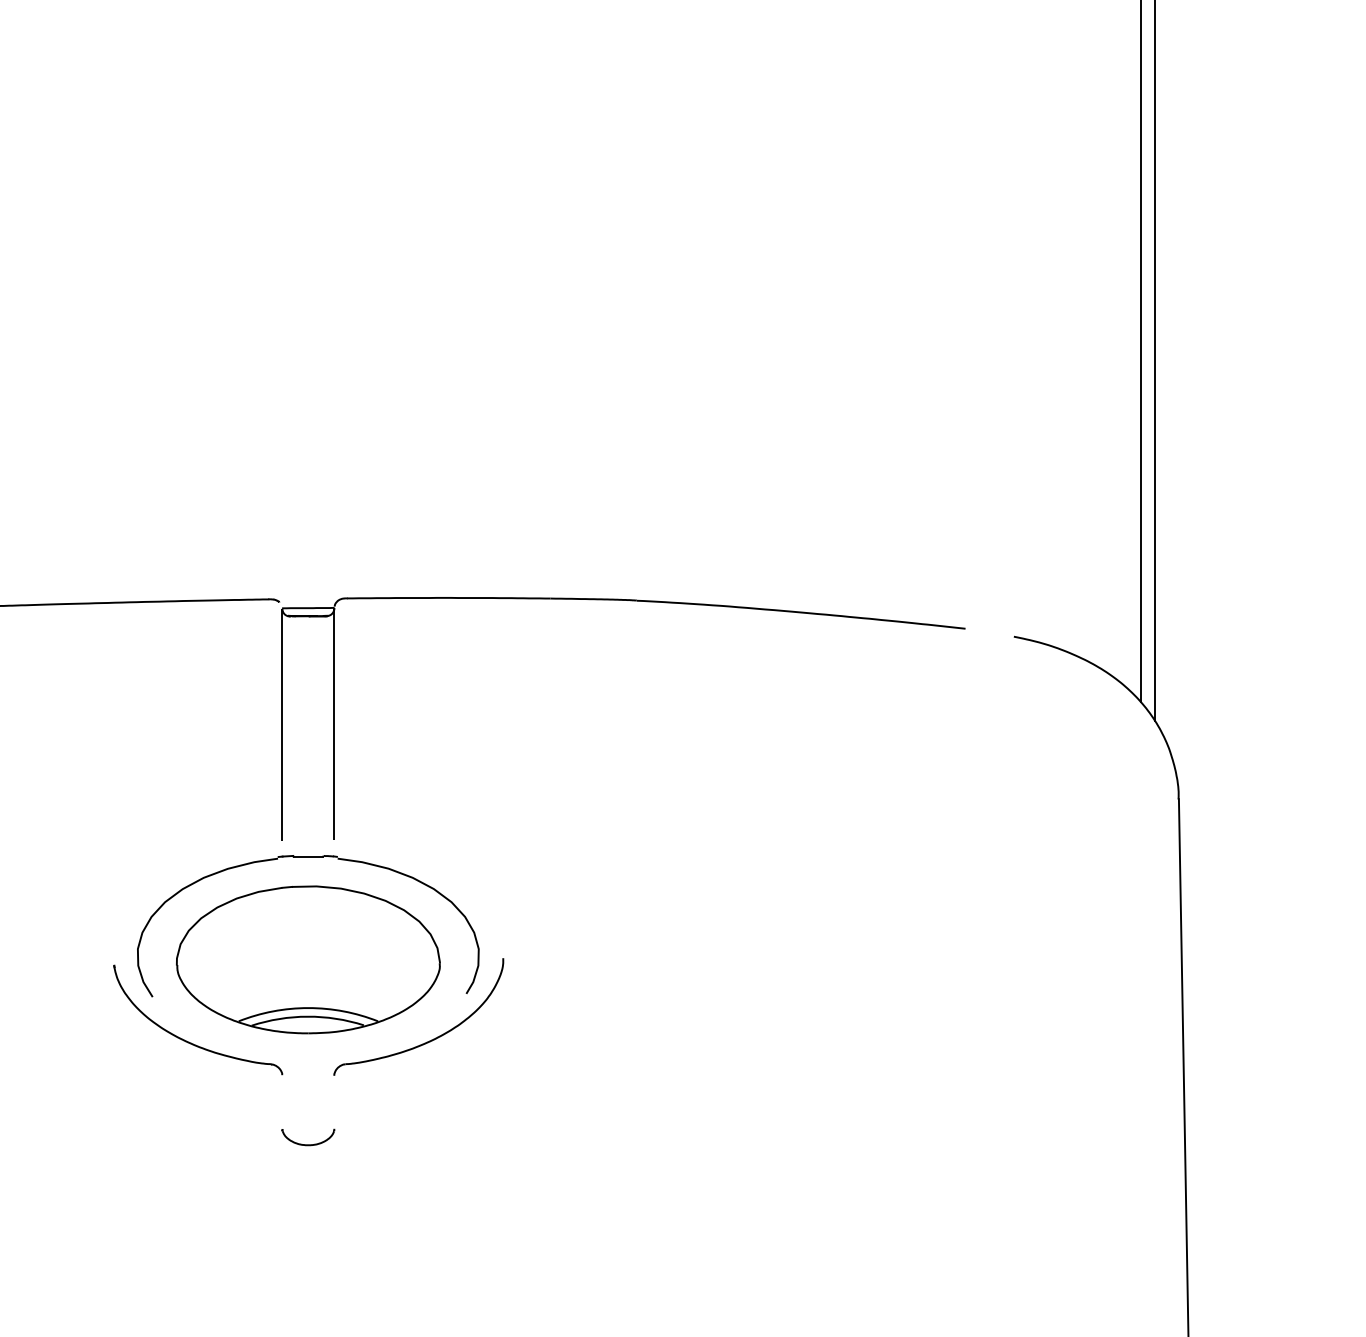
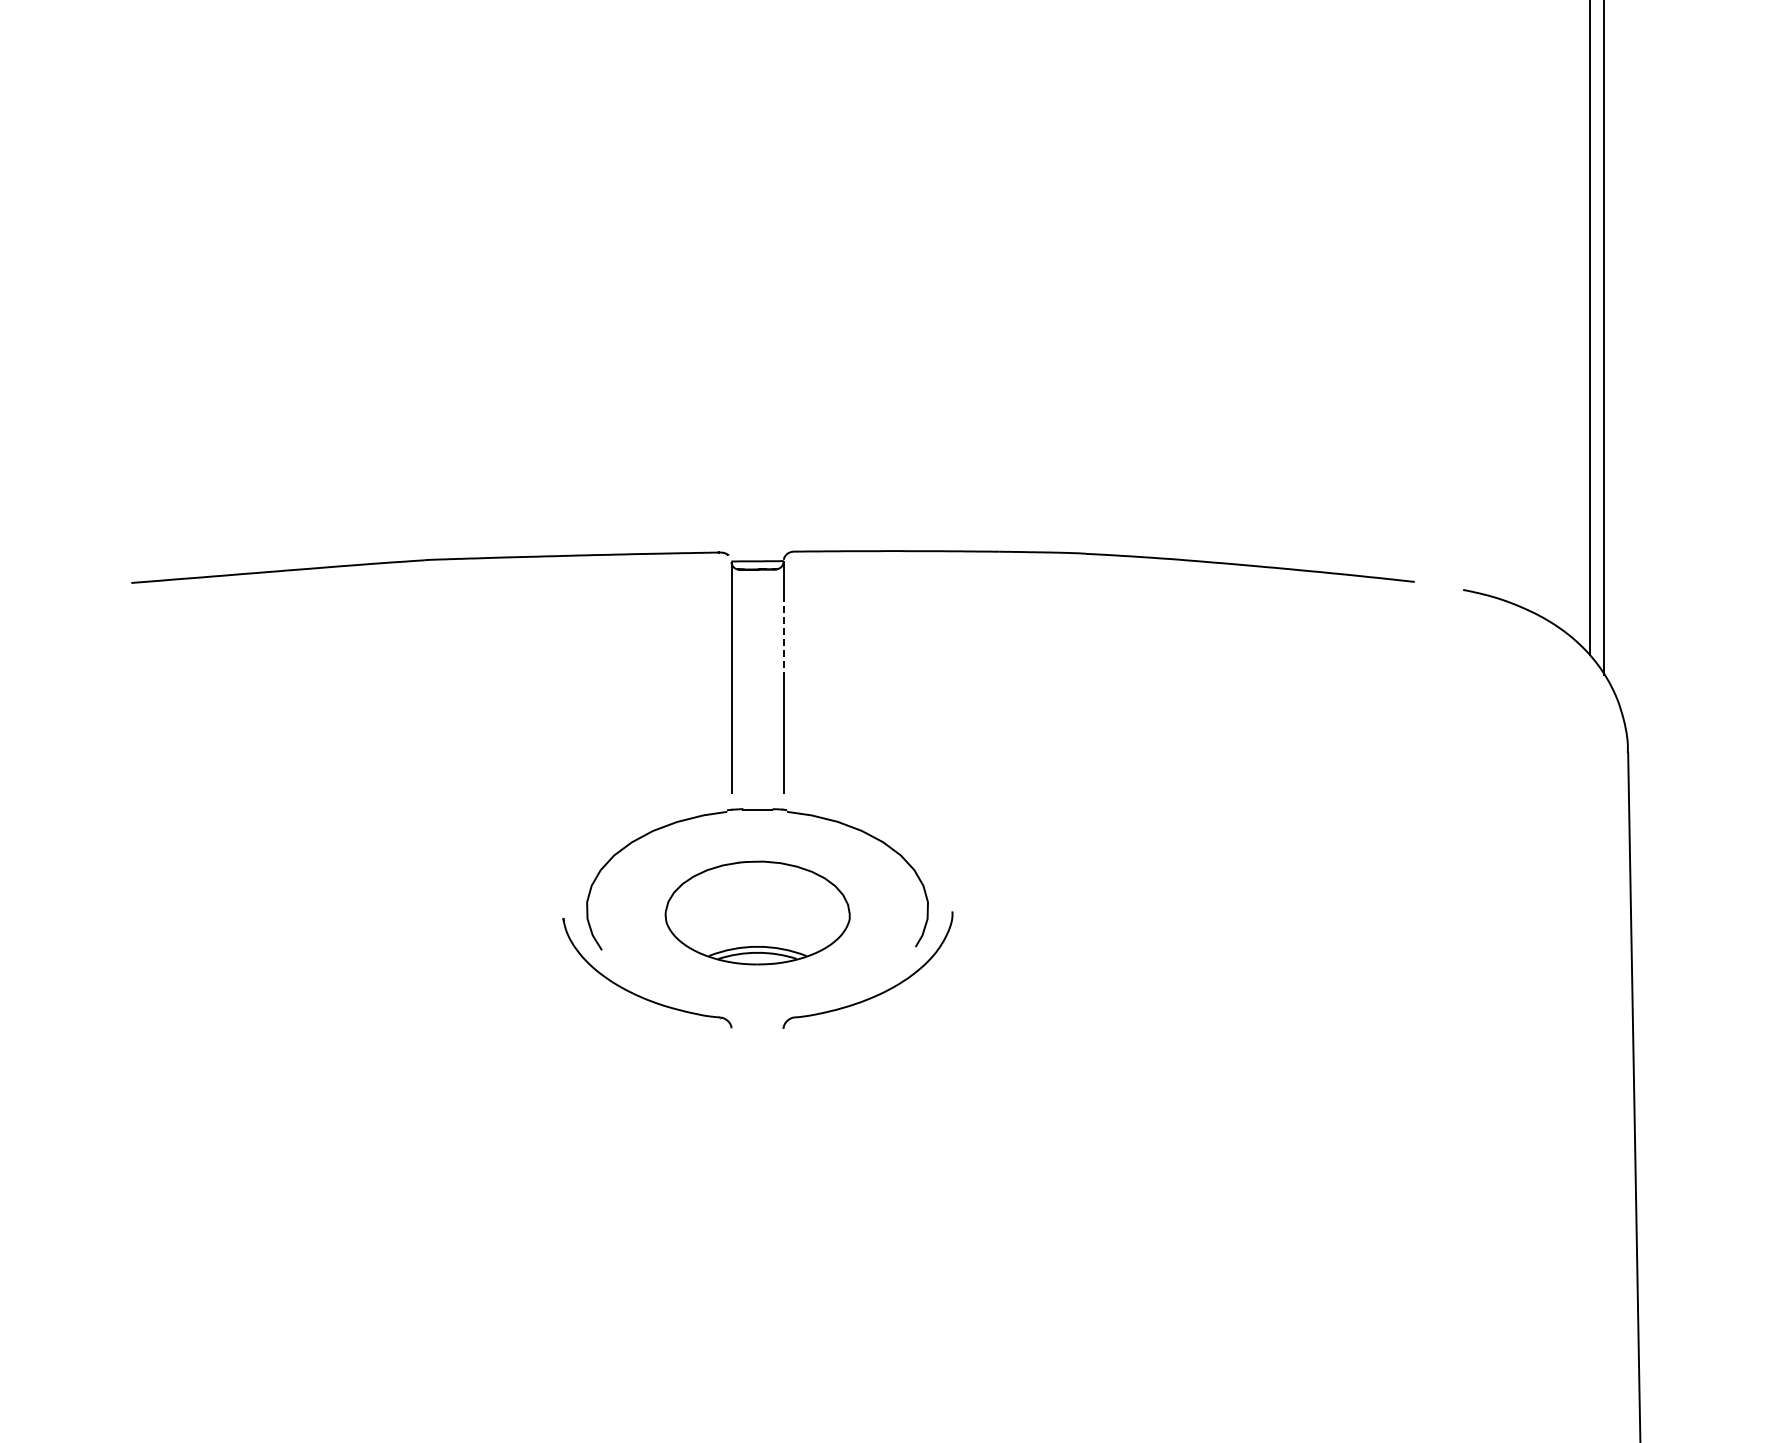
line: (334, 686) -> (783, 639), solid -> dashed
part: (308, 959) -> (757, 912), size x0.7
part: (308, 1144) -> (757, 1097), removed

